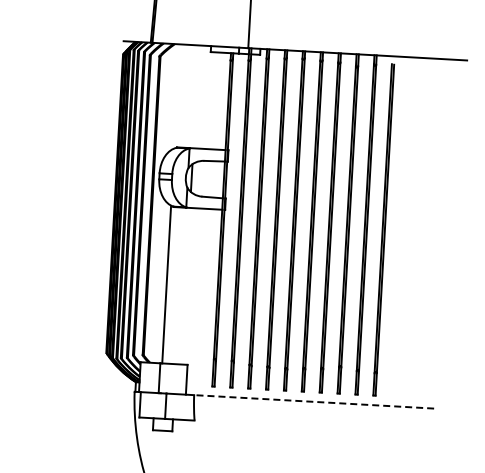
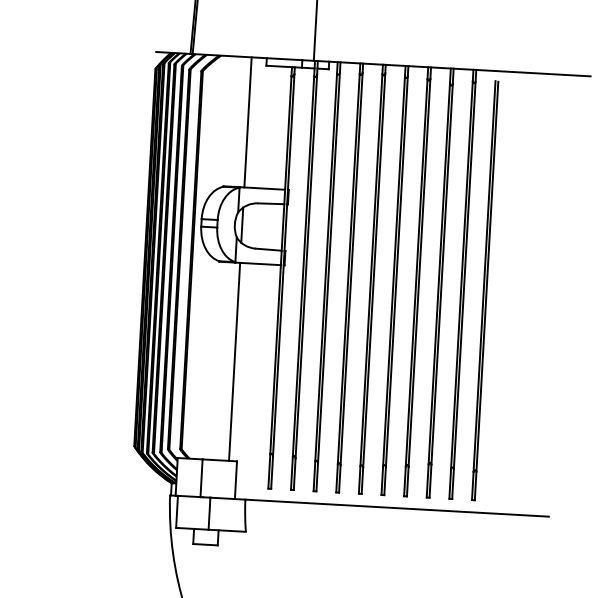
line: (196, 96) -> (248, 121), added
line: (166, 284) -> (234, 360), moved
line: (313, 401) -> (396, 507), dashed -> solid

